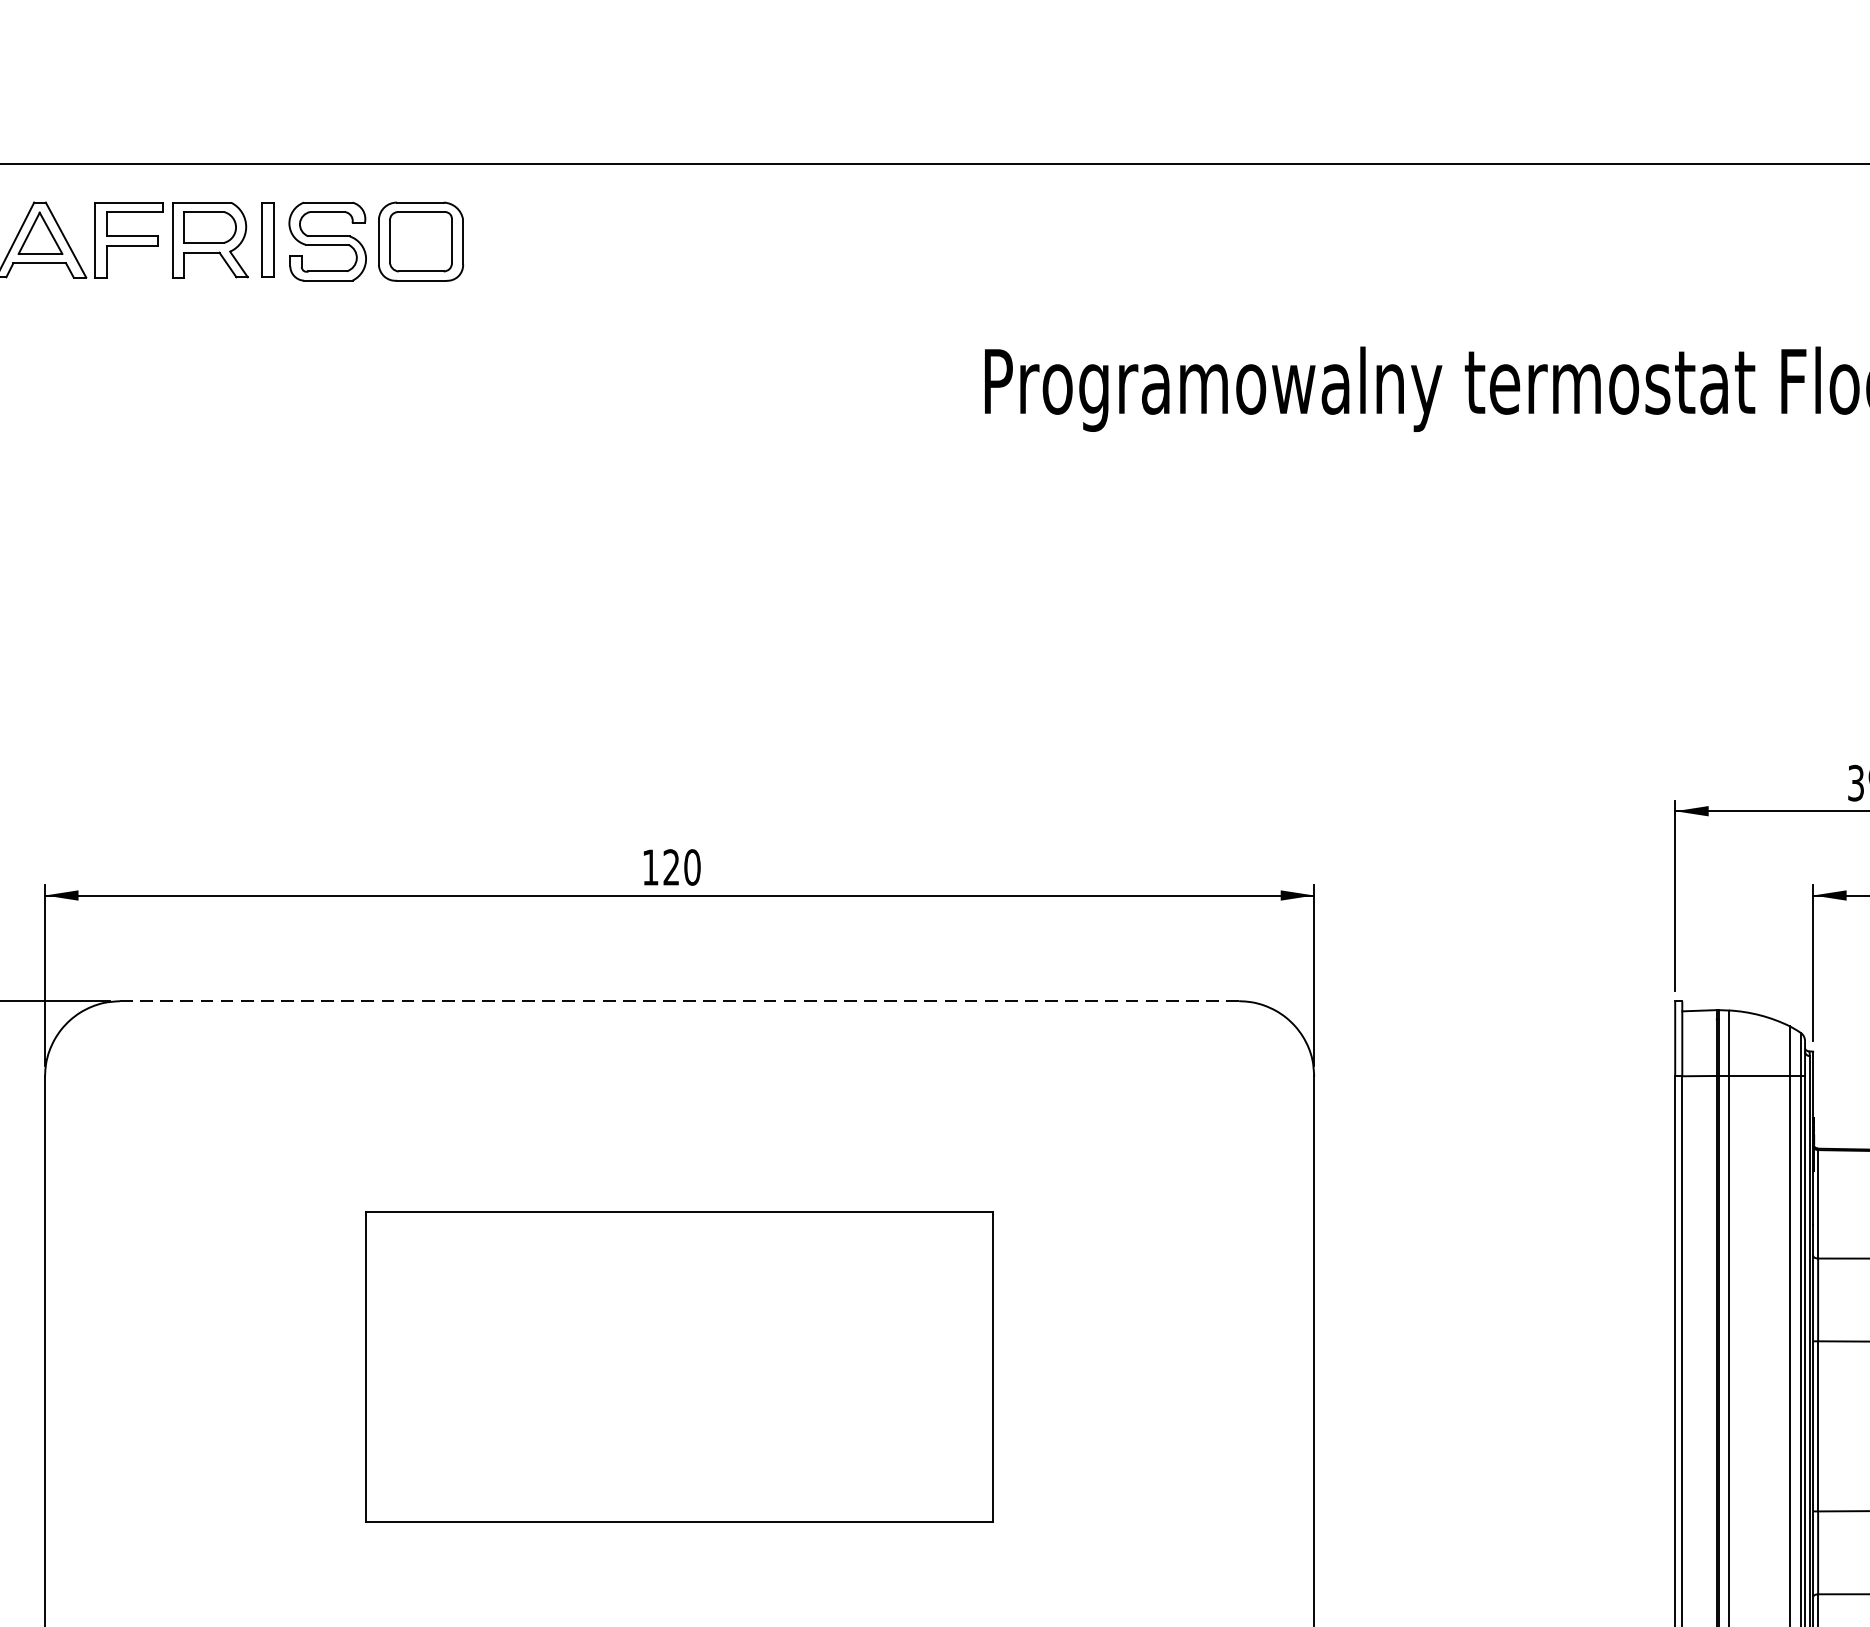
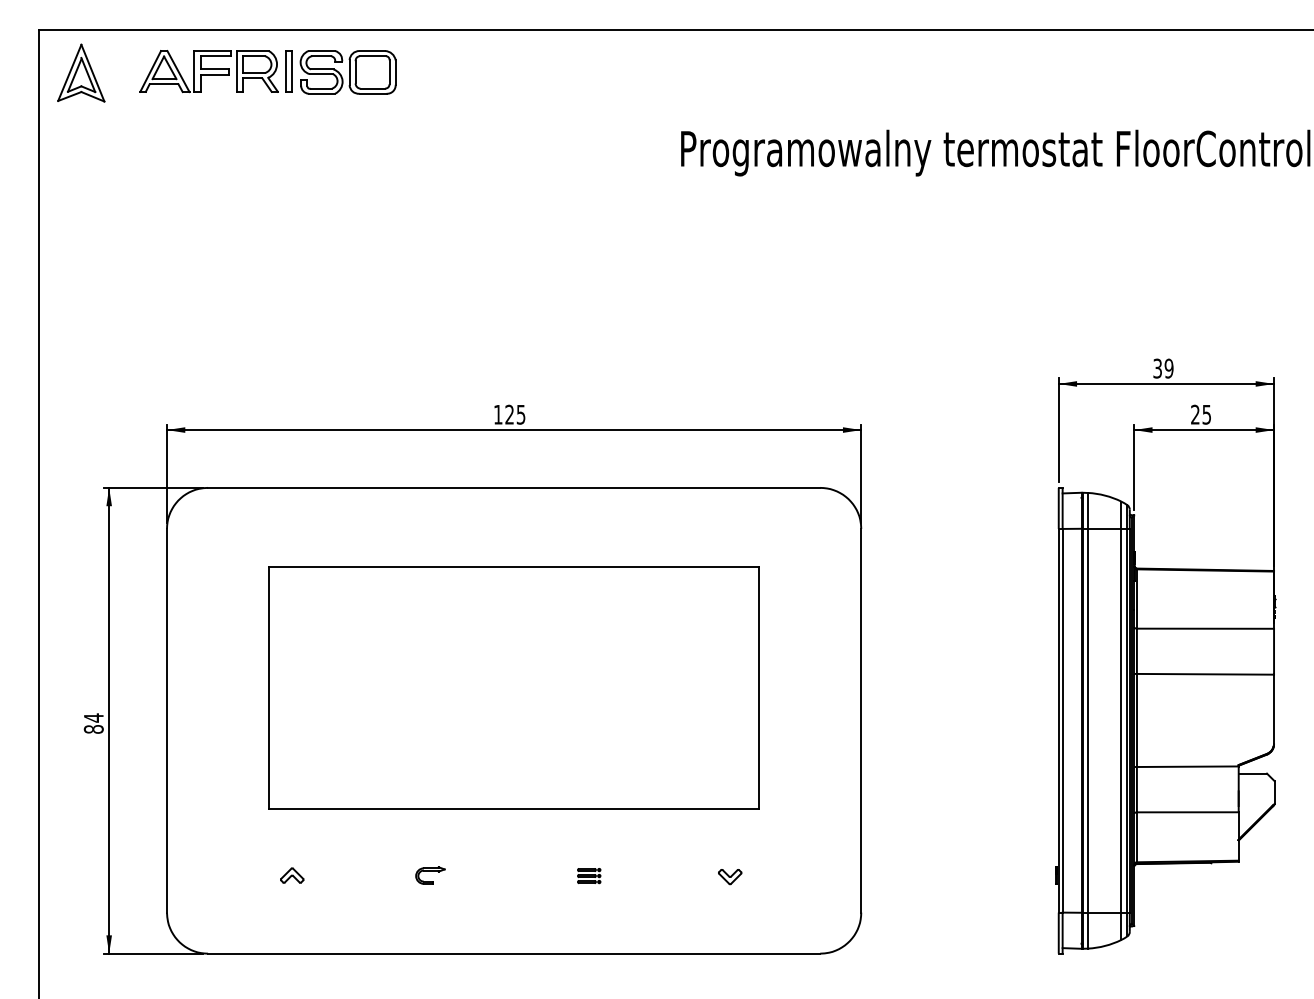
text: (691, 867) -> (520, 414), 120 -> 125
line: (680, 1000) -> (514, 487), dashed -> solid
part: (678, 1366) -> (513, 687), size x1.43

